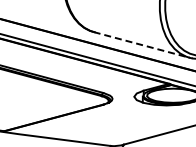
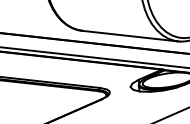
line: (141, 44) -> (129, 35), dashed -> solid

